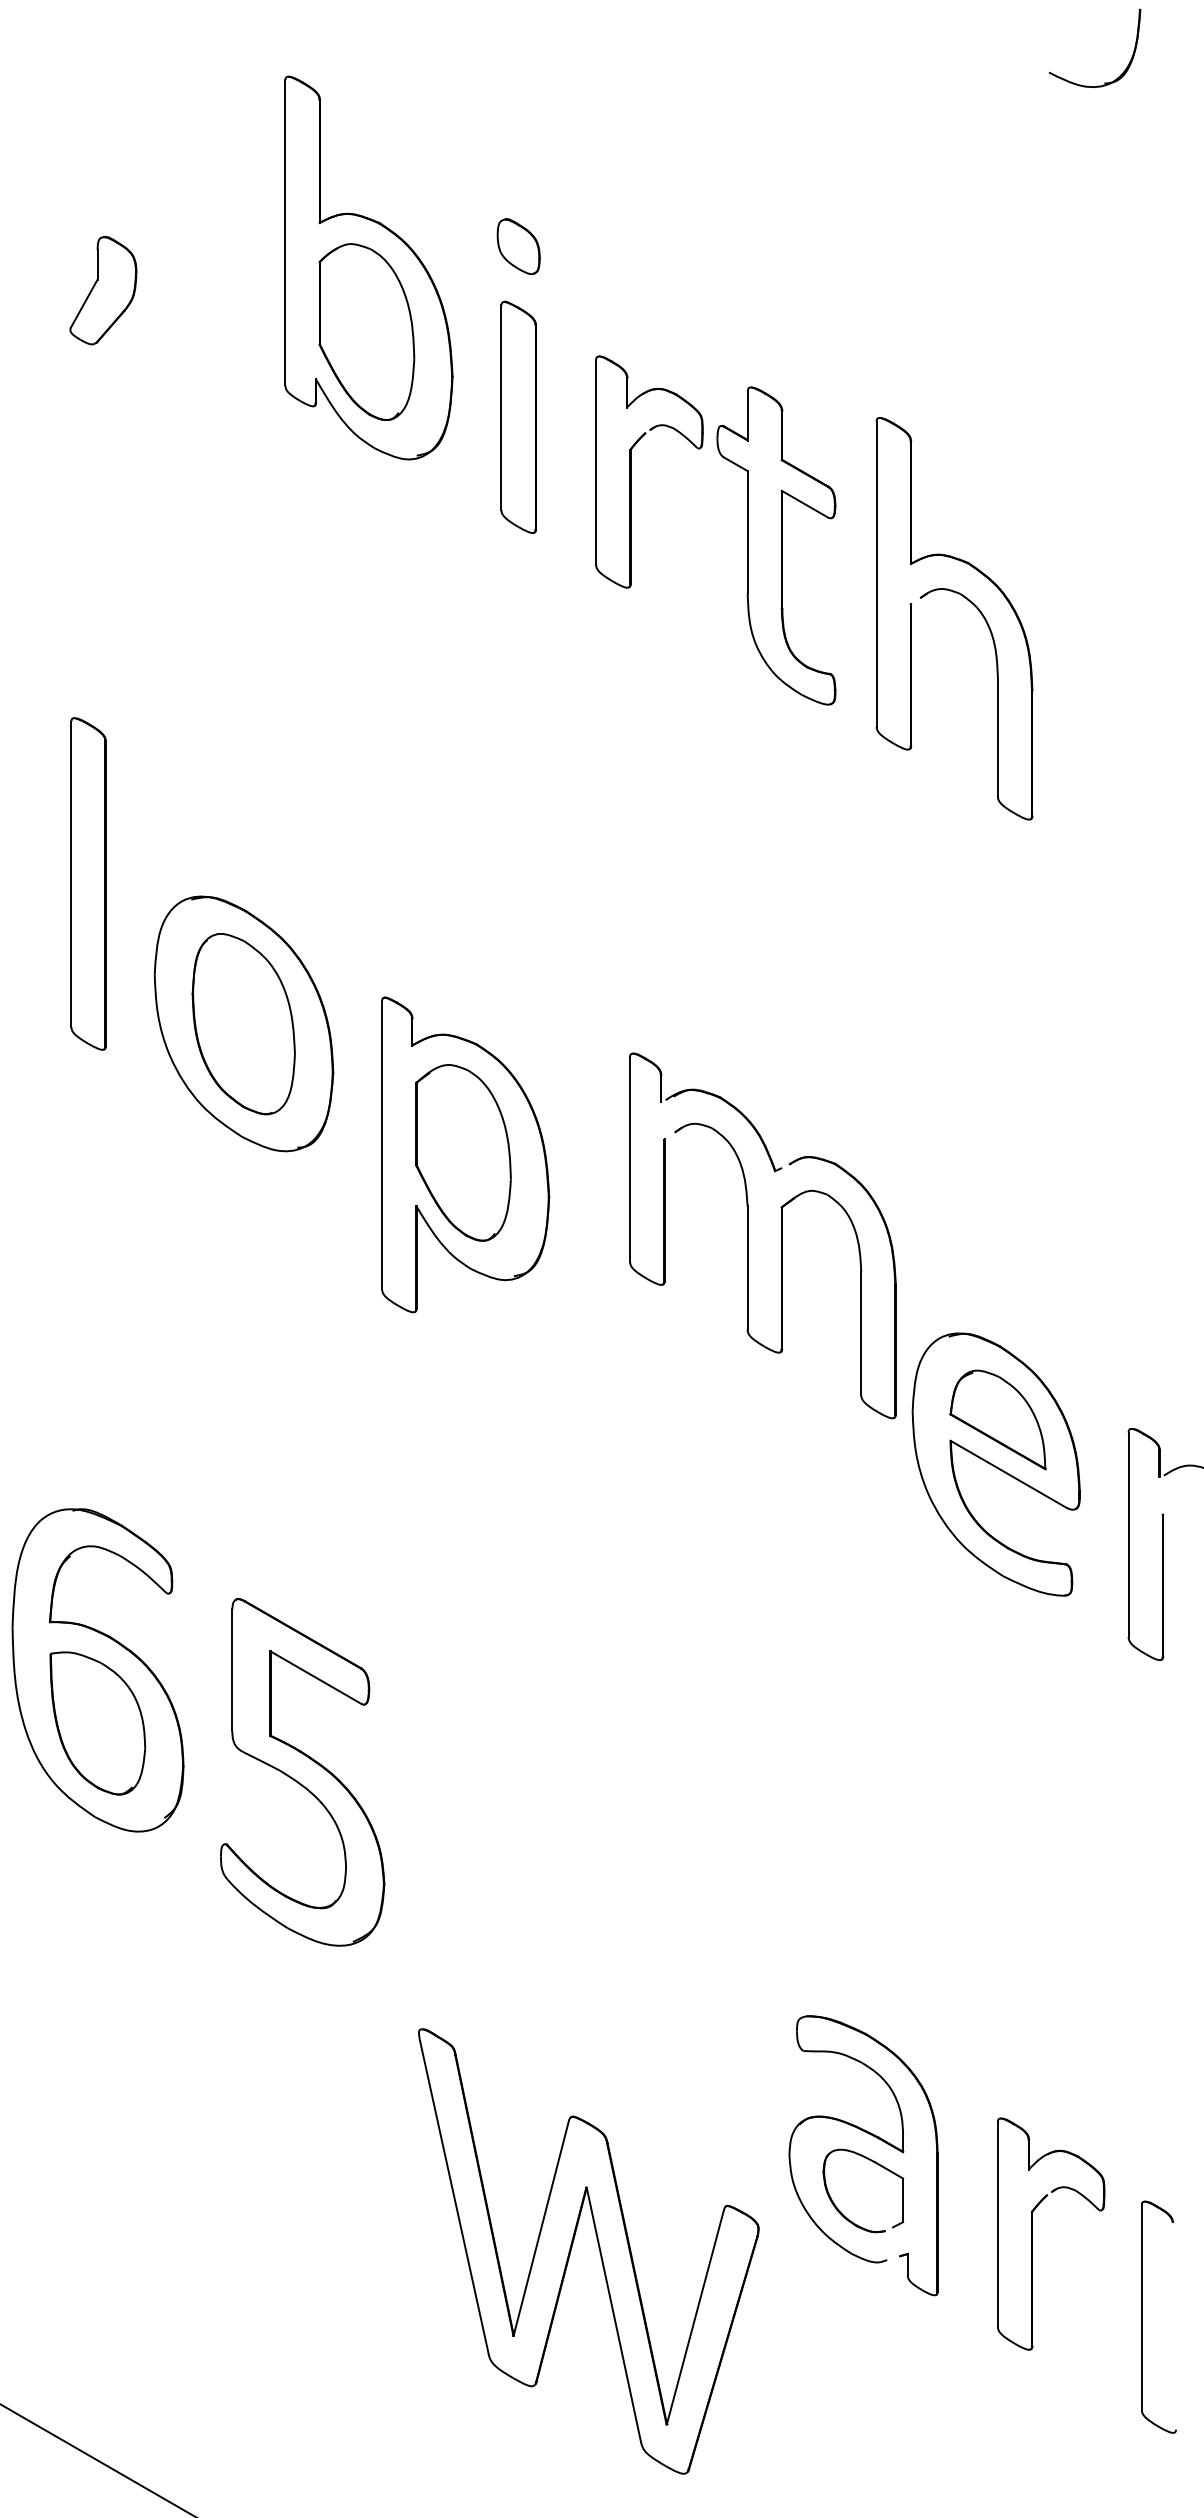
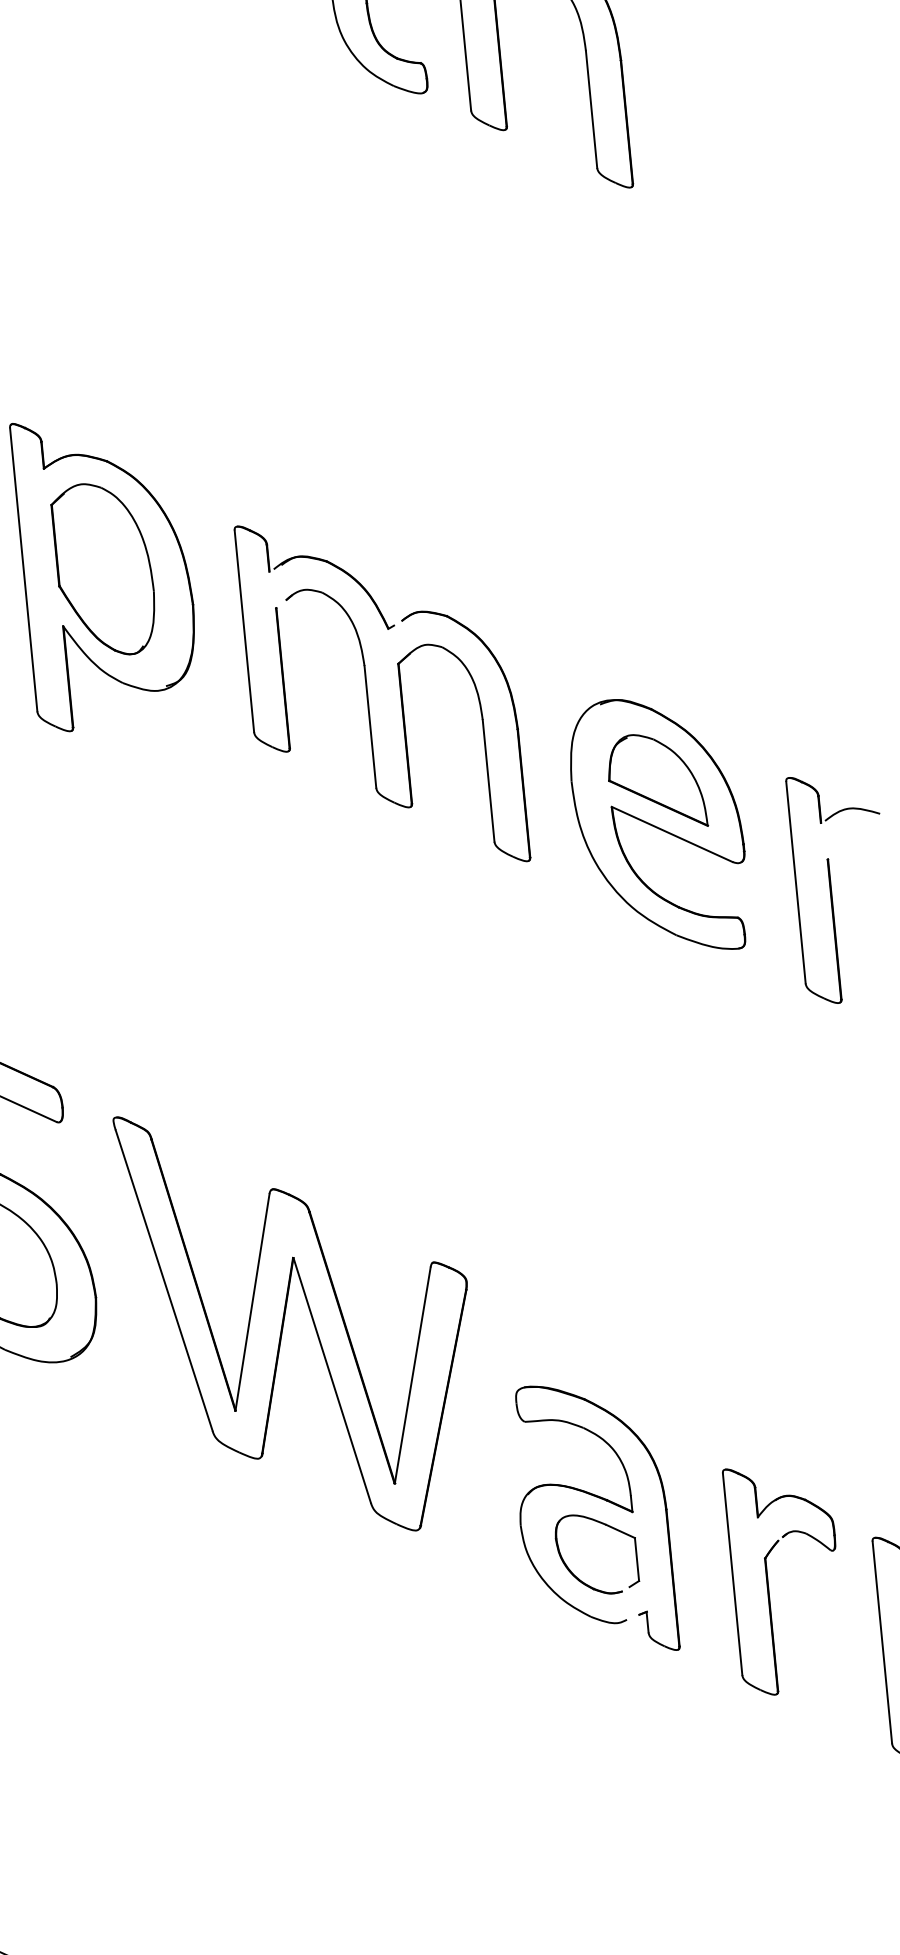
part: (748, 1235) -> (368, 694), moved
part: (598, 2248) -> (310, 1316), moved

